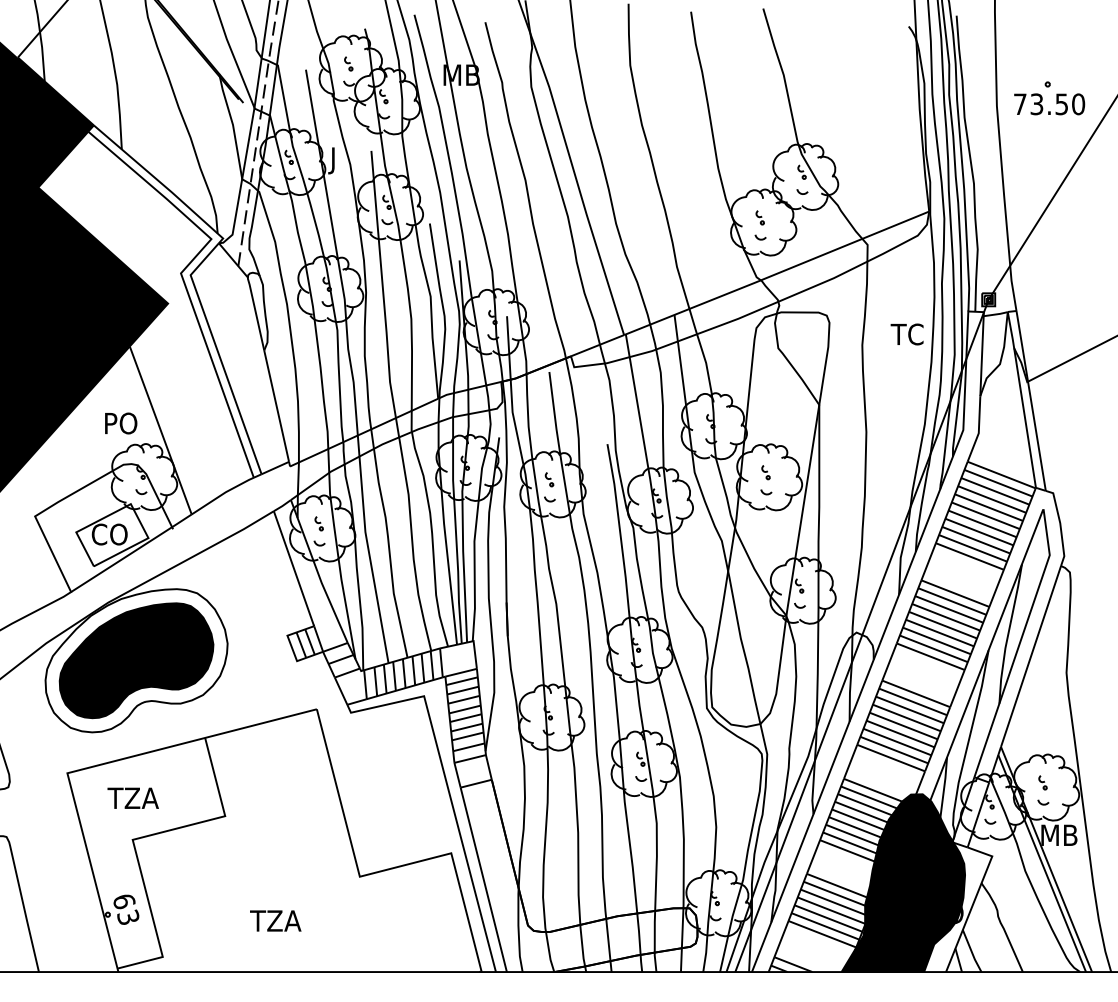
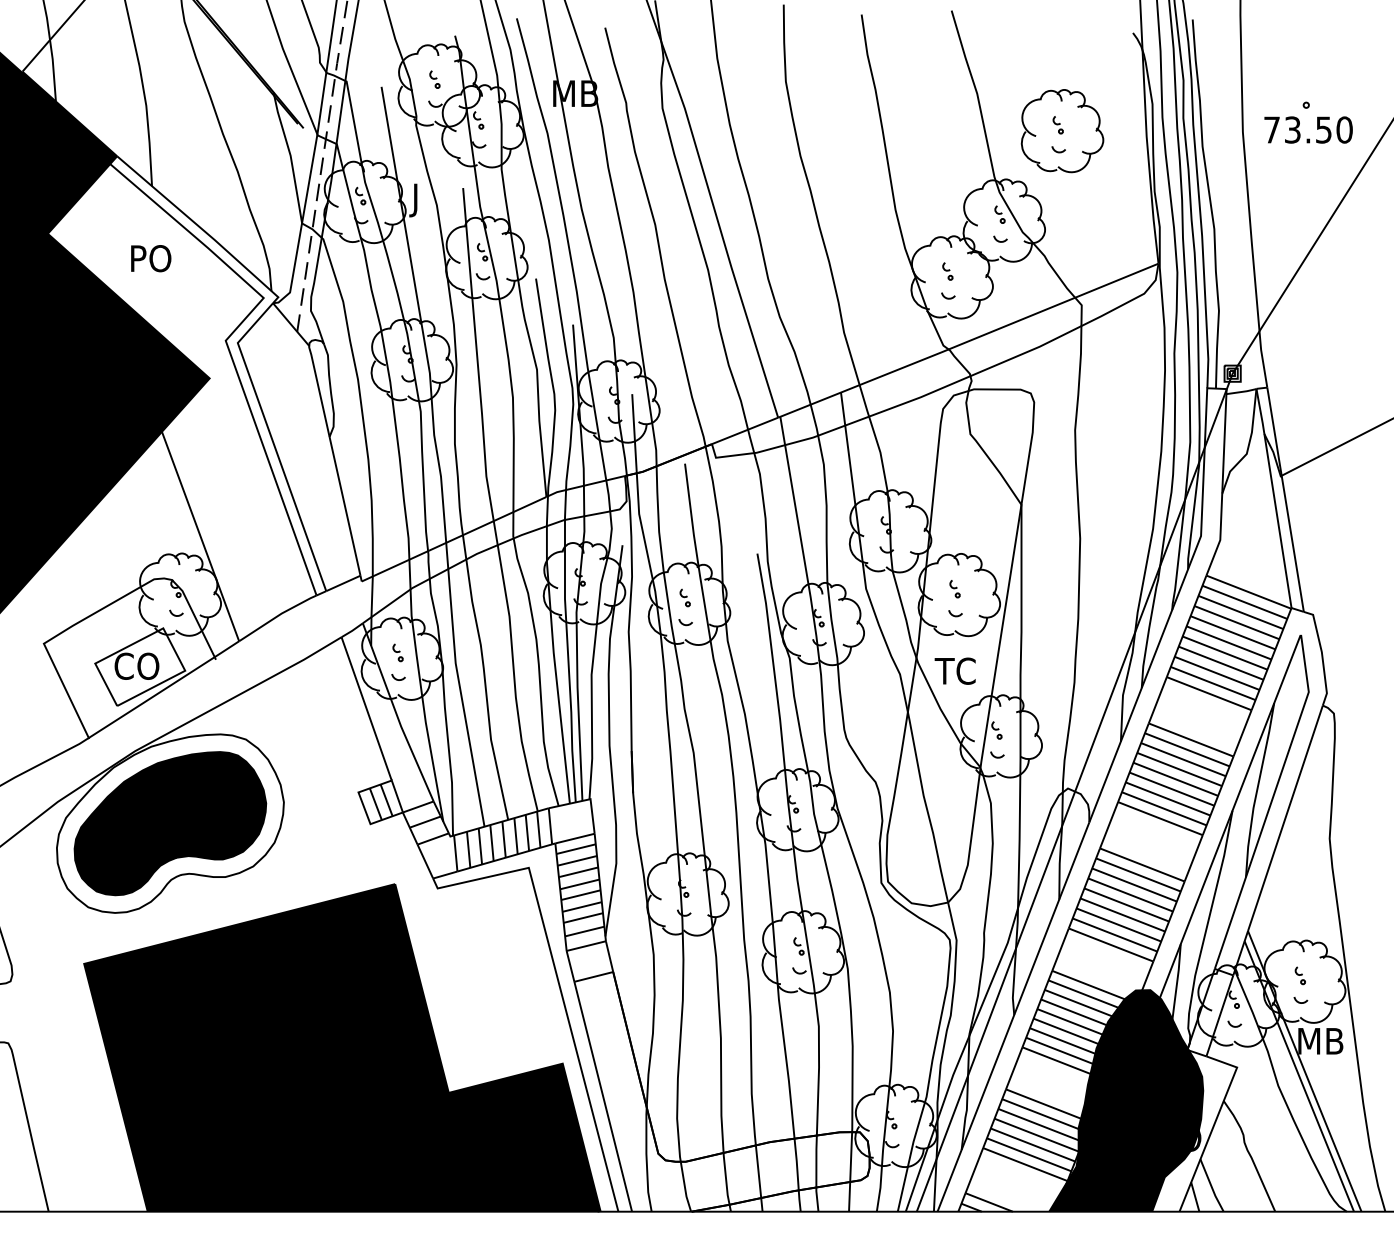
part: (851, 105) -> (1061, 131), added
text: (906, 334) -> (954, 671), moved
text: (121, 423) -> (151, 258), moved
fill: (274, 840) -> (342, 1047), added

